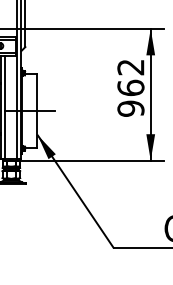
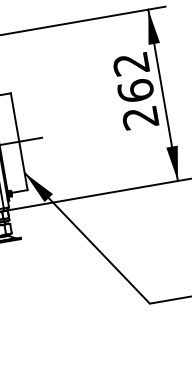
text: (130, 108) -> (139, 117), 962 -> 262

